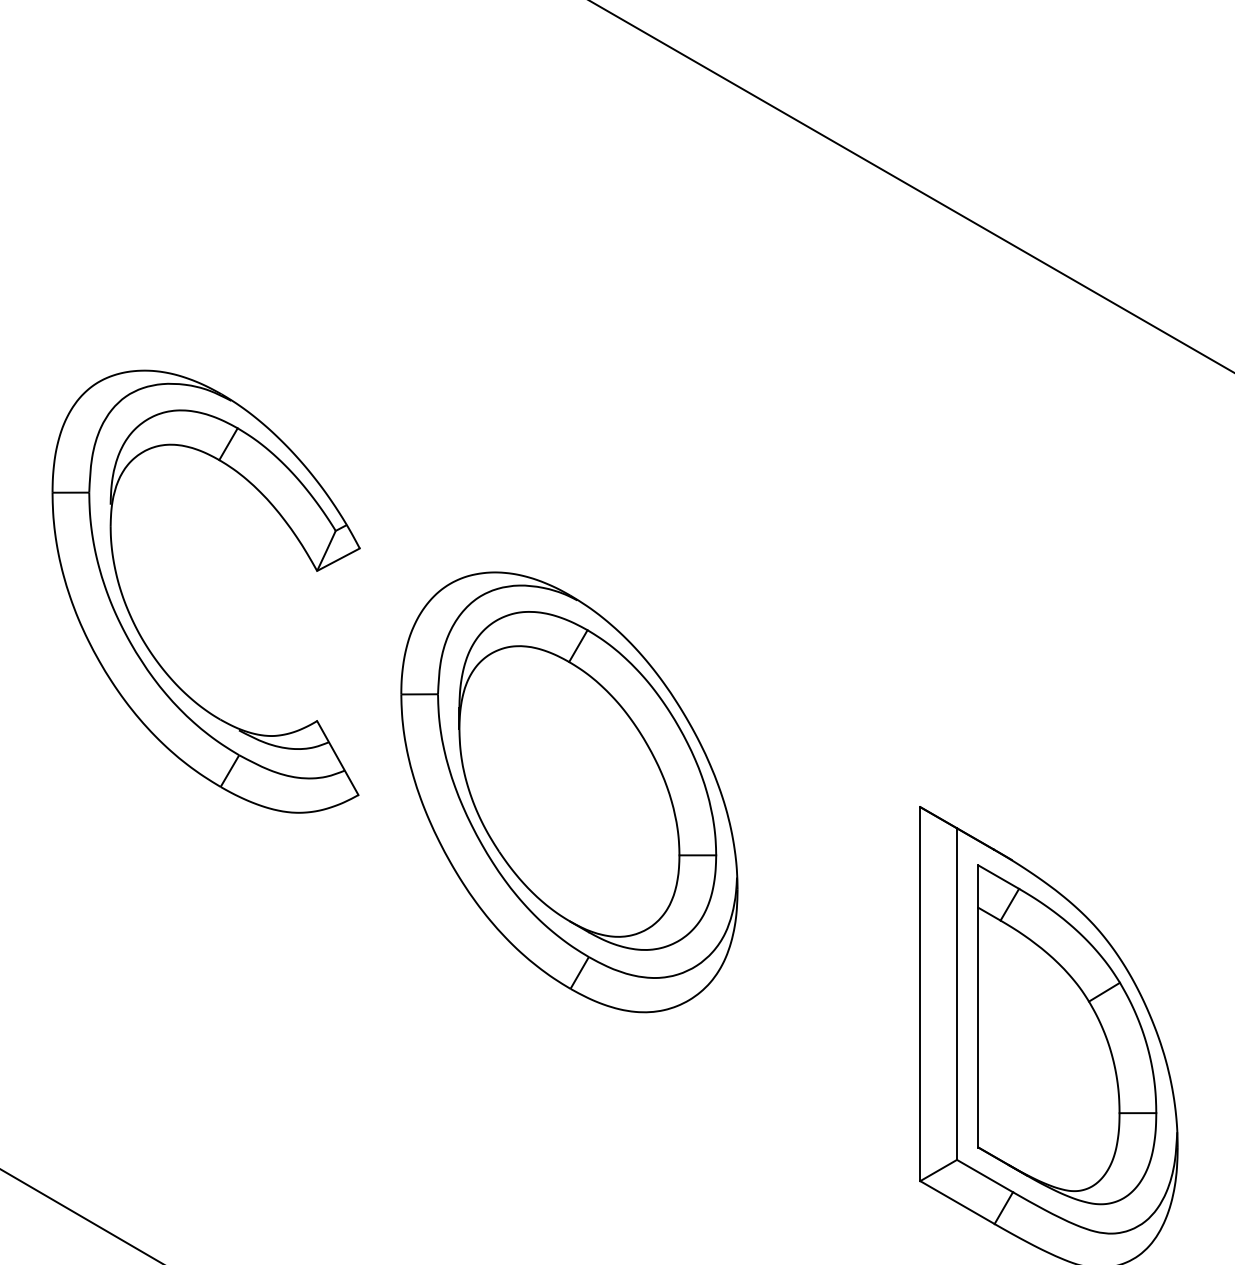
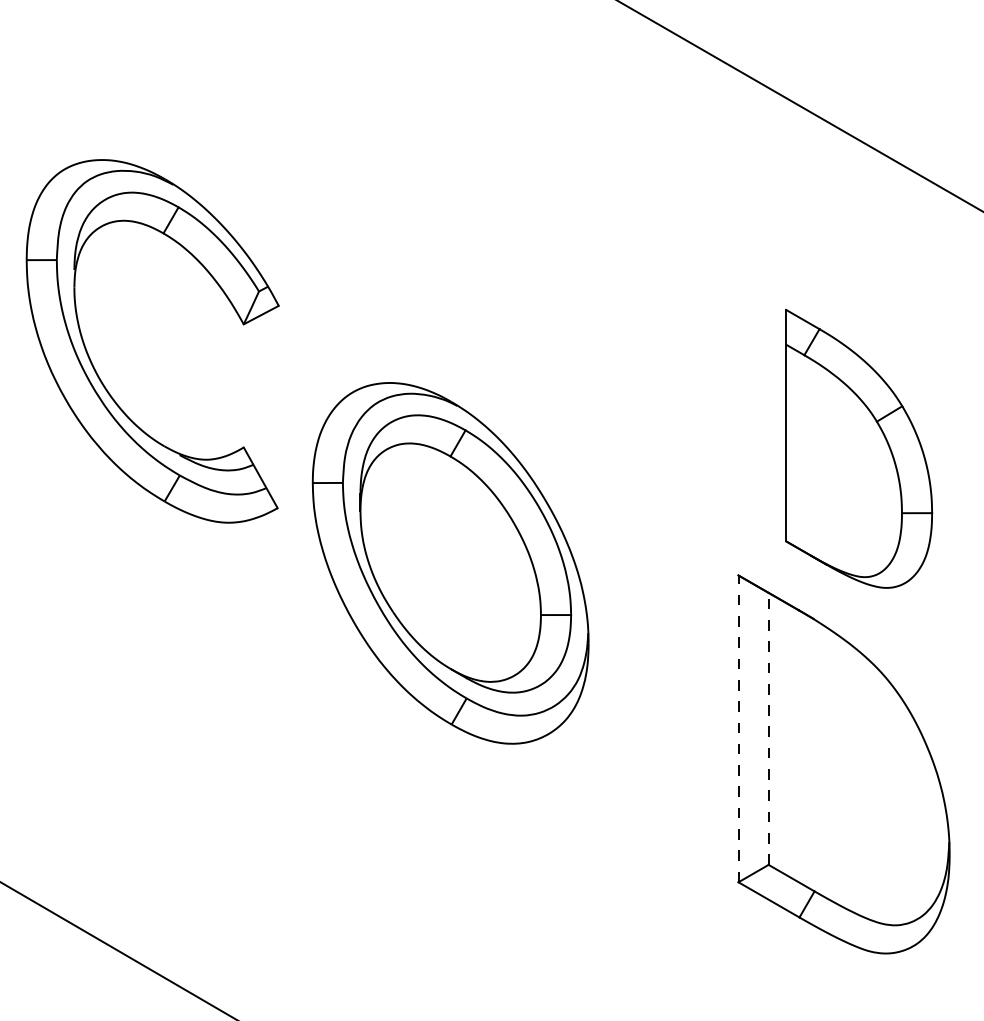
part: (136, 625) -> (95, 369), moved
line: (920, 993) -> (738, 728), solid -> dashed
line: (957, 994) -> (769, 729), solid -> dashed
part: (1067, 1034) -> (859, 448), moved

